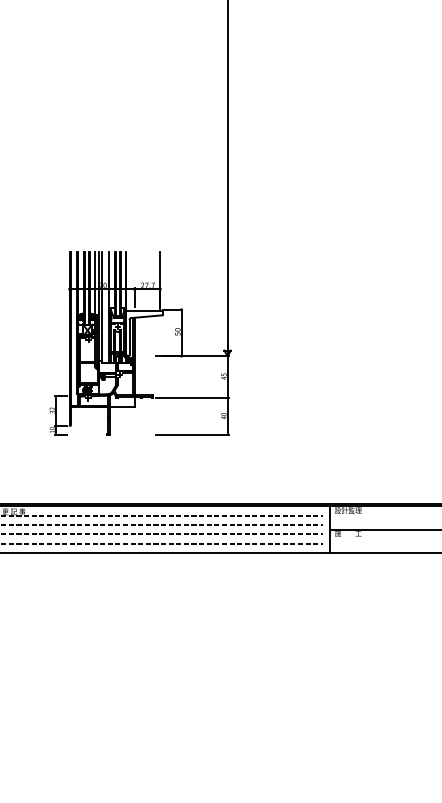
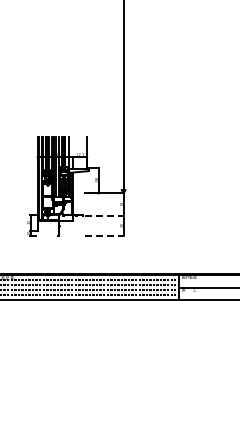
line: (192, 398) -> (104, 216), solid -> dashed
line: (192, 435) -> (104, 236), solid -> dashed

